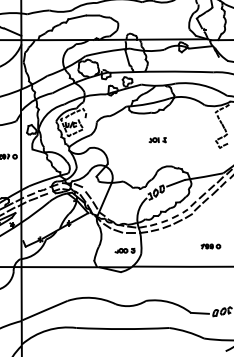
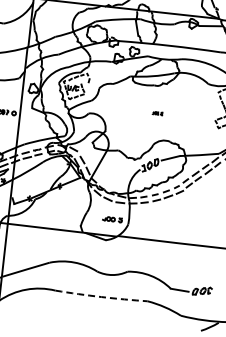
part: (157, 140) -> (157, 113), size x0.6
part: (210, 246) -> (197, 225), removed
arc: (122, 329) -> (100, 297), solid -> dashed

